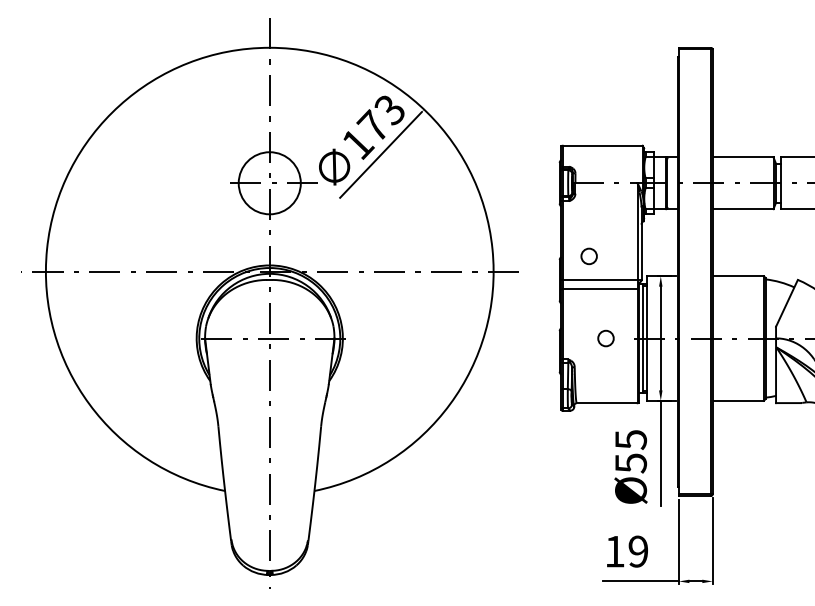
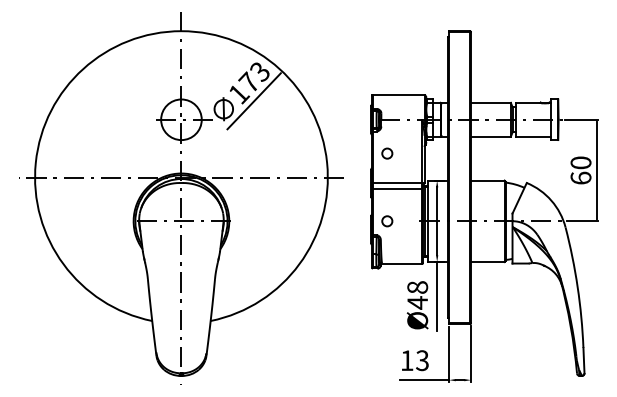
circle: (589, 256) -> (387, 153), moved
circle: (606, 338) -> (387, 221), moved
text: (630, 451) -> (417, 295), Ø55 -> Ø48
text: (638, 551) -> (422, 360), 19 -> 13

